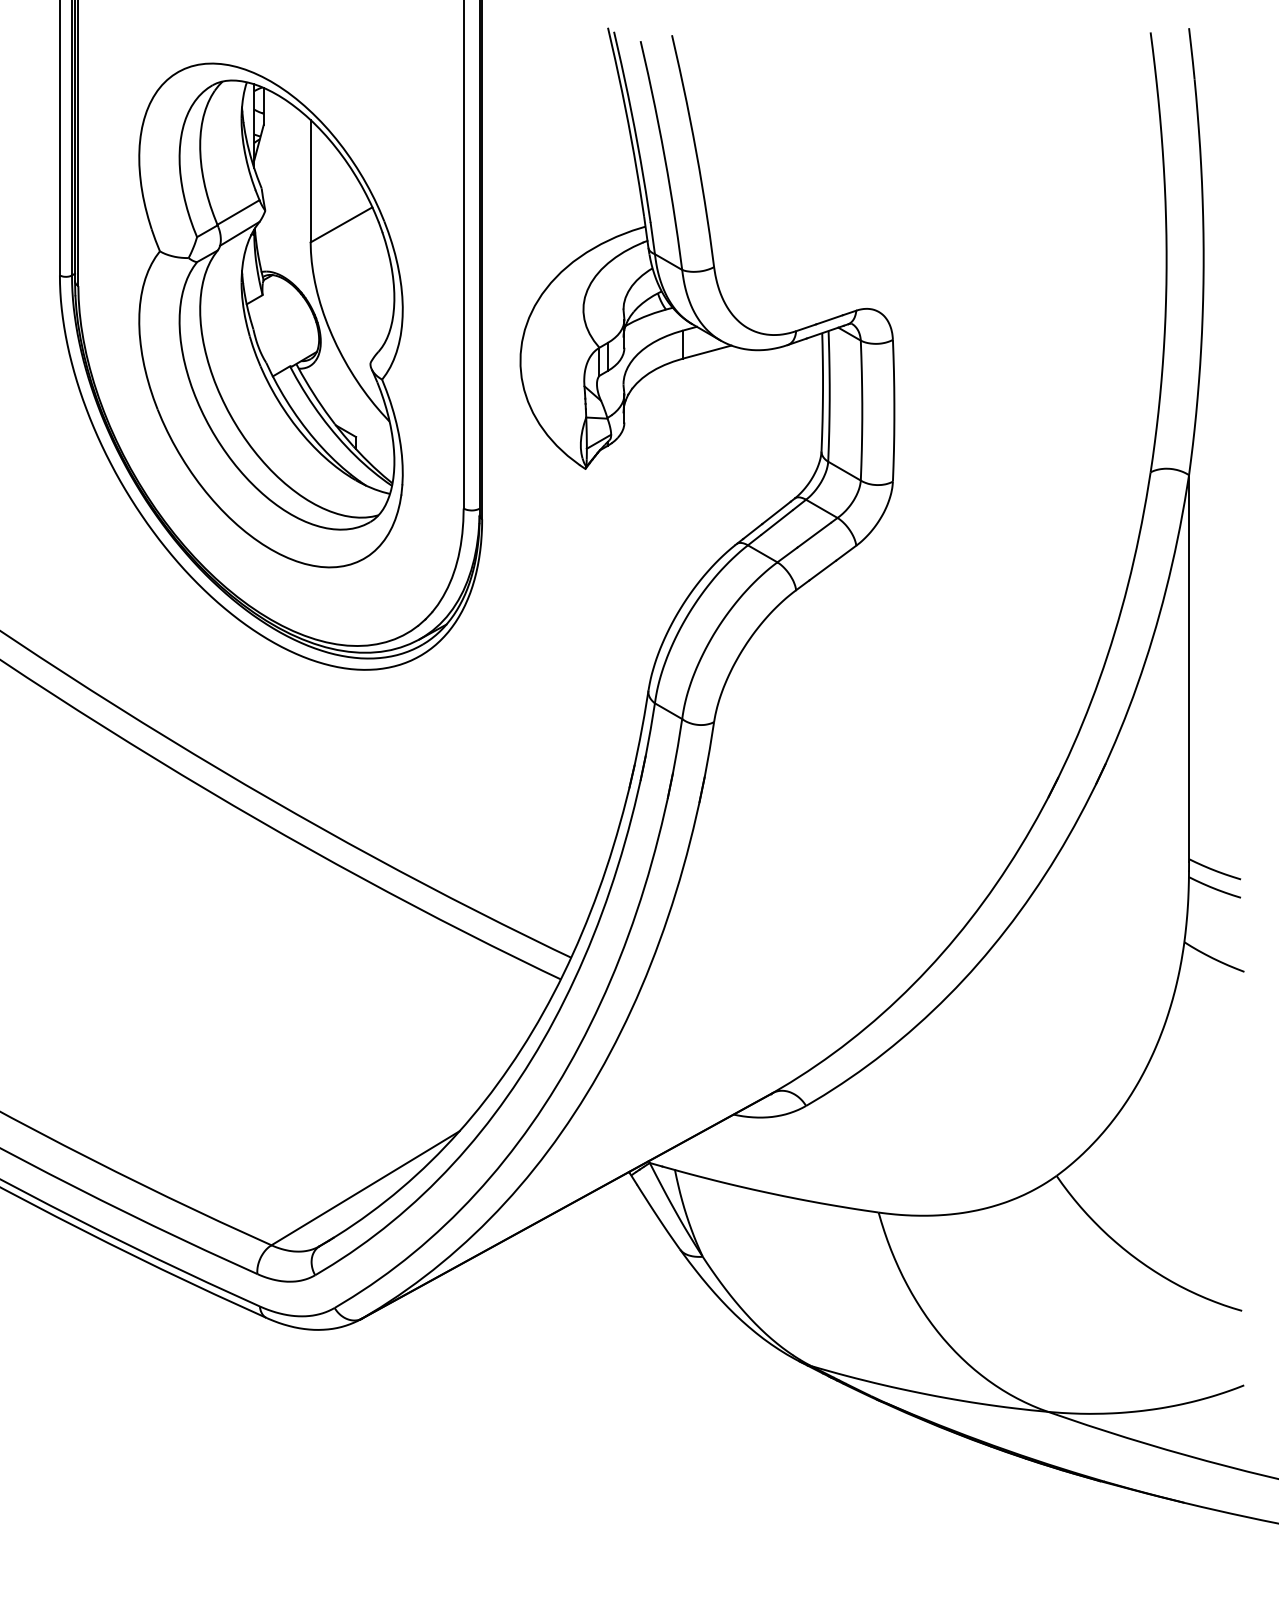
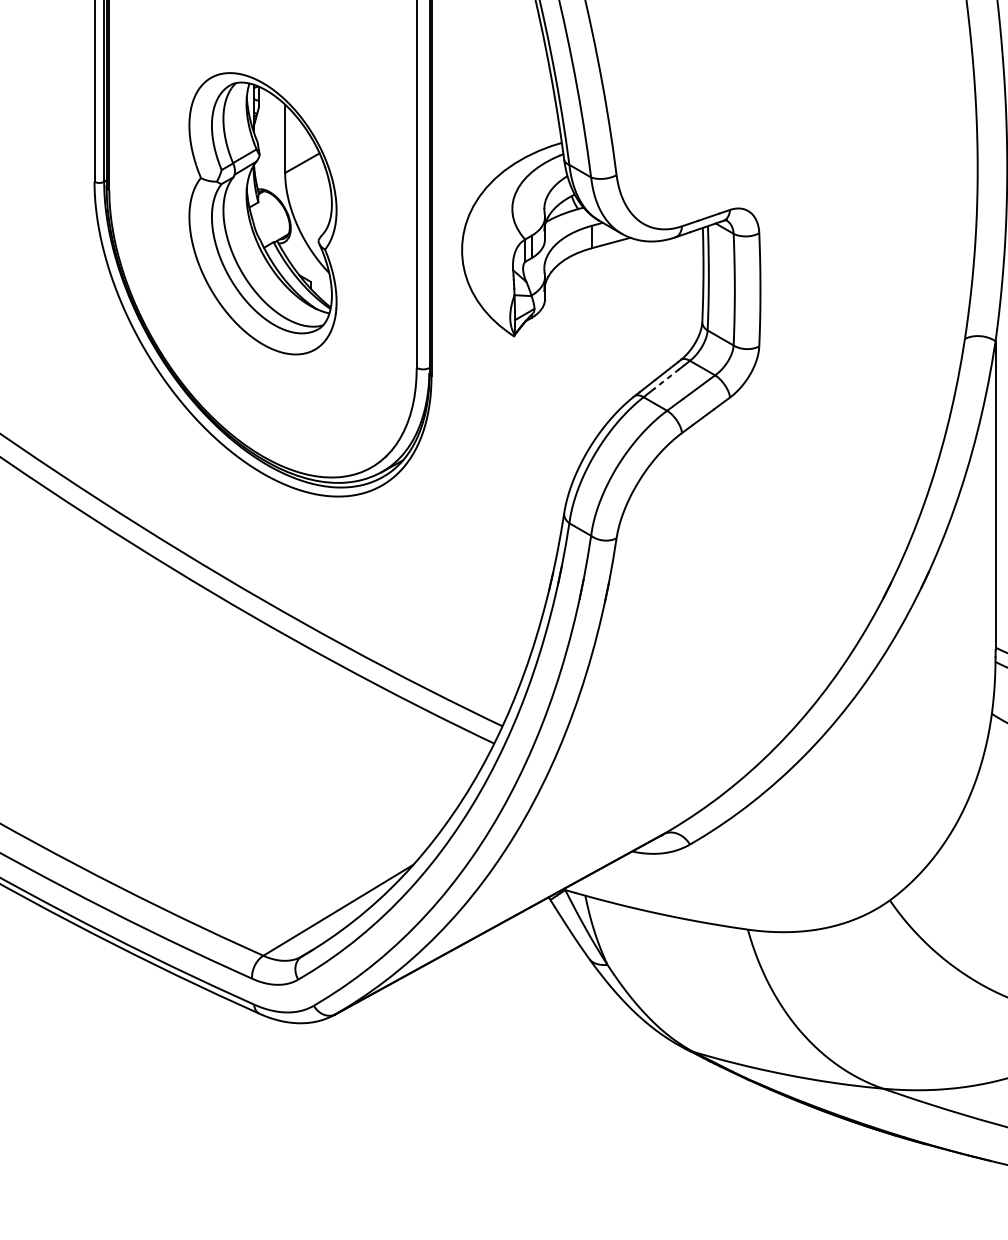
part: (270, 315) -> (262, 213), size x0.7
line: (775, 523) -> (665, 379), solid -> dashed

